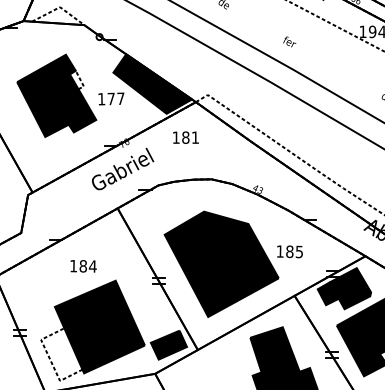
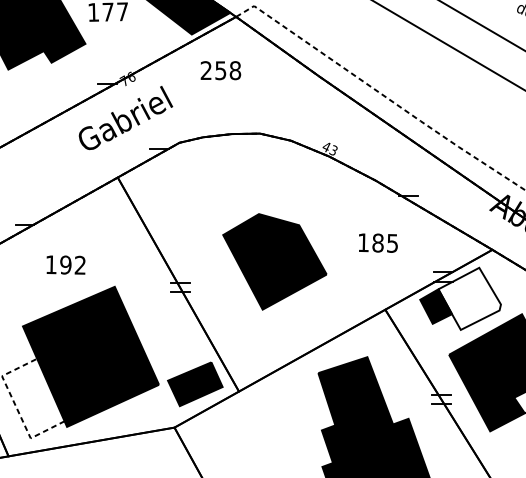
text: (185, 137) -> (220, 70), 181 -> 258
part: (221, 263) -> (274, 260), size x0.6
text: (87, 266) -> (72, 265), 184 -> 192
fill: (350, 288) -> (469, 298), removed

